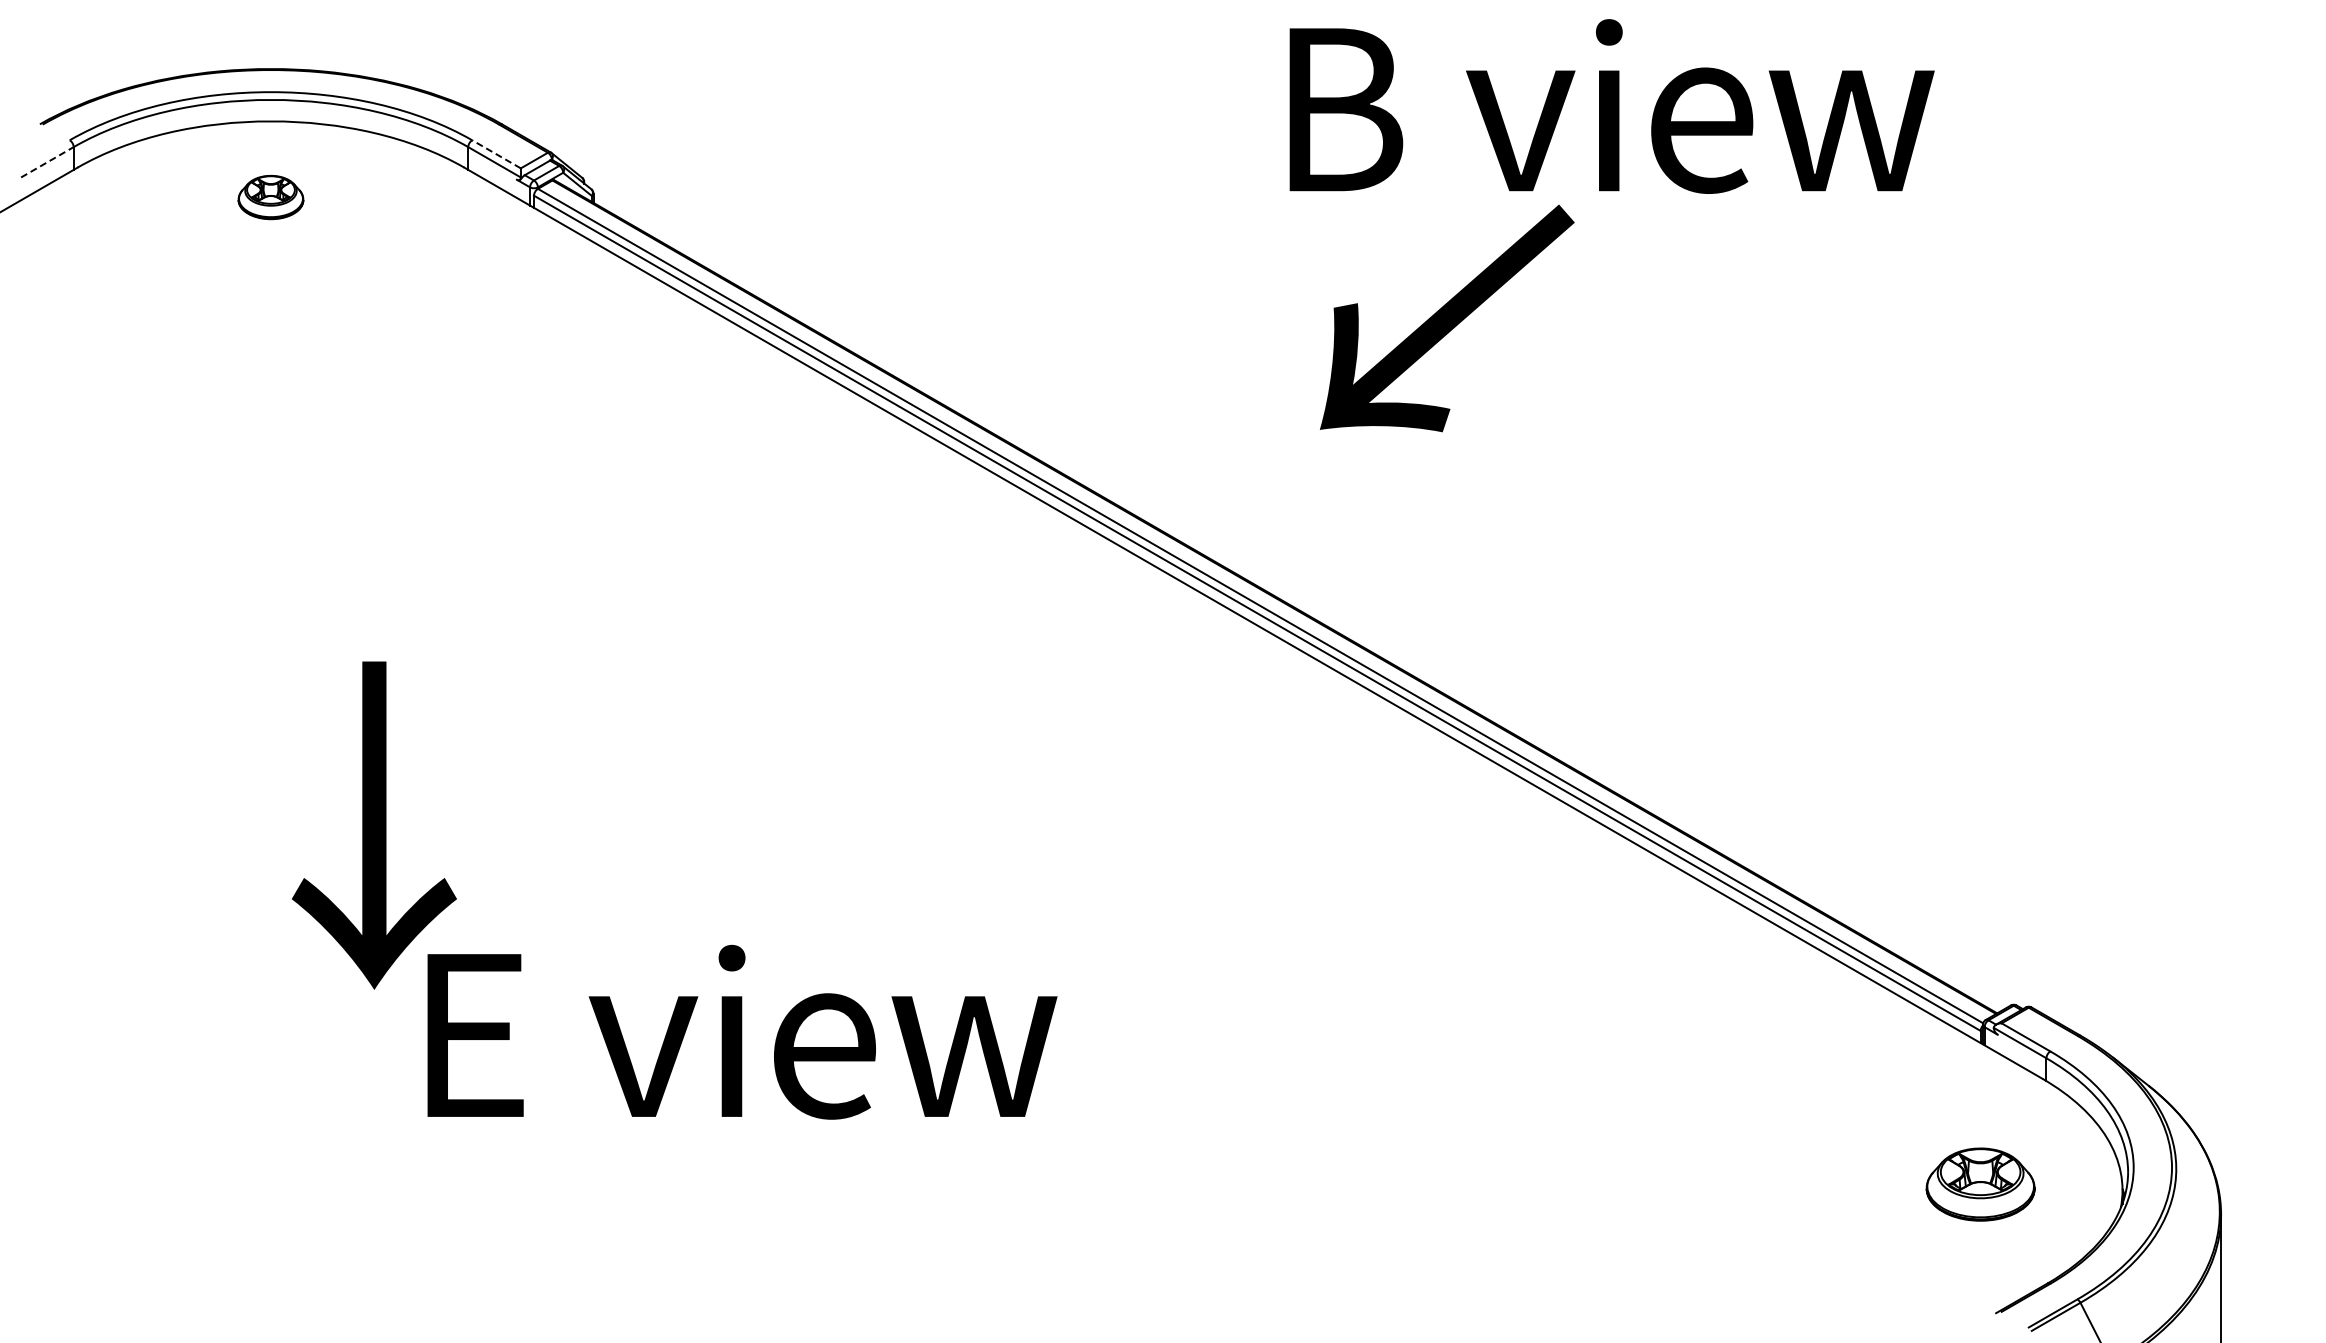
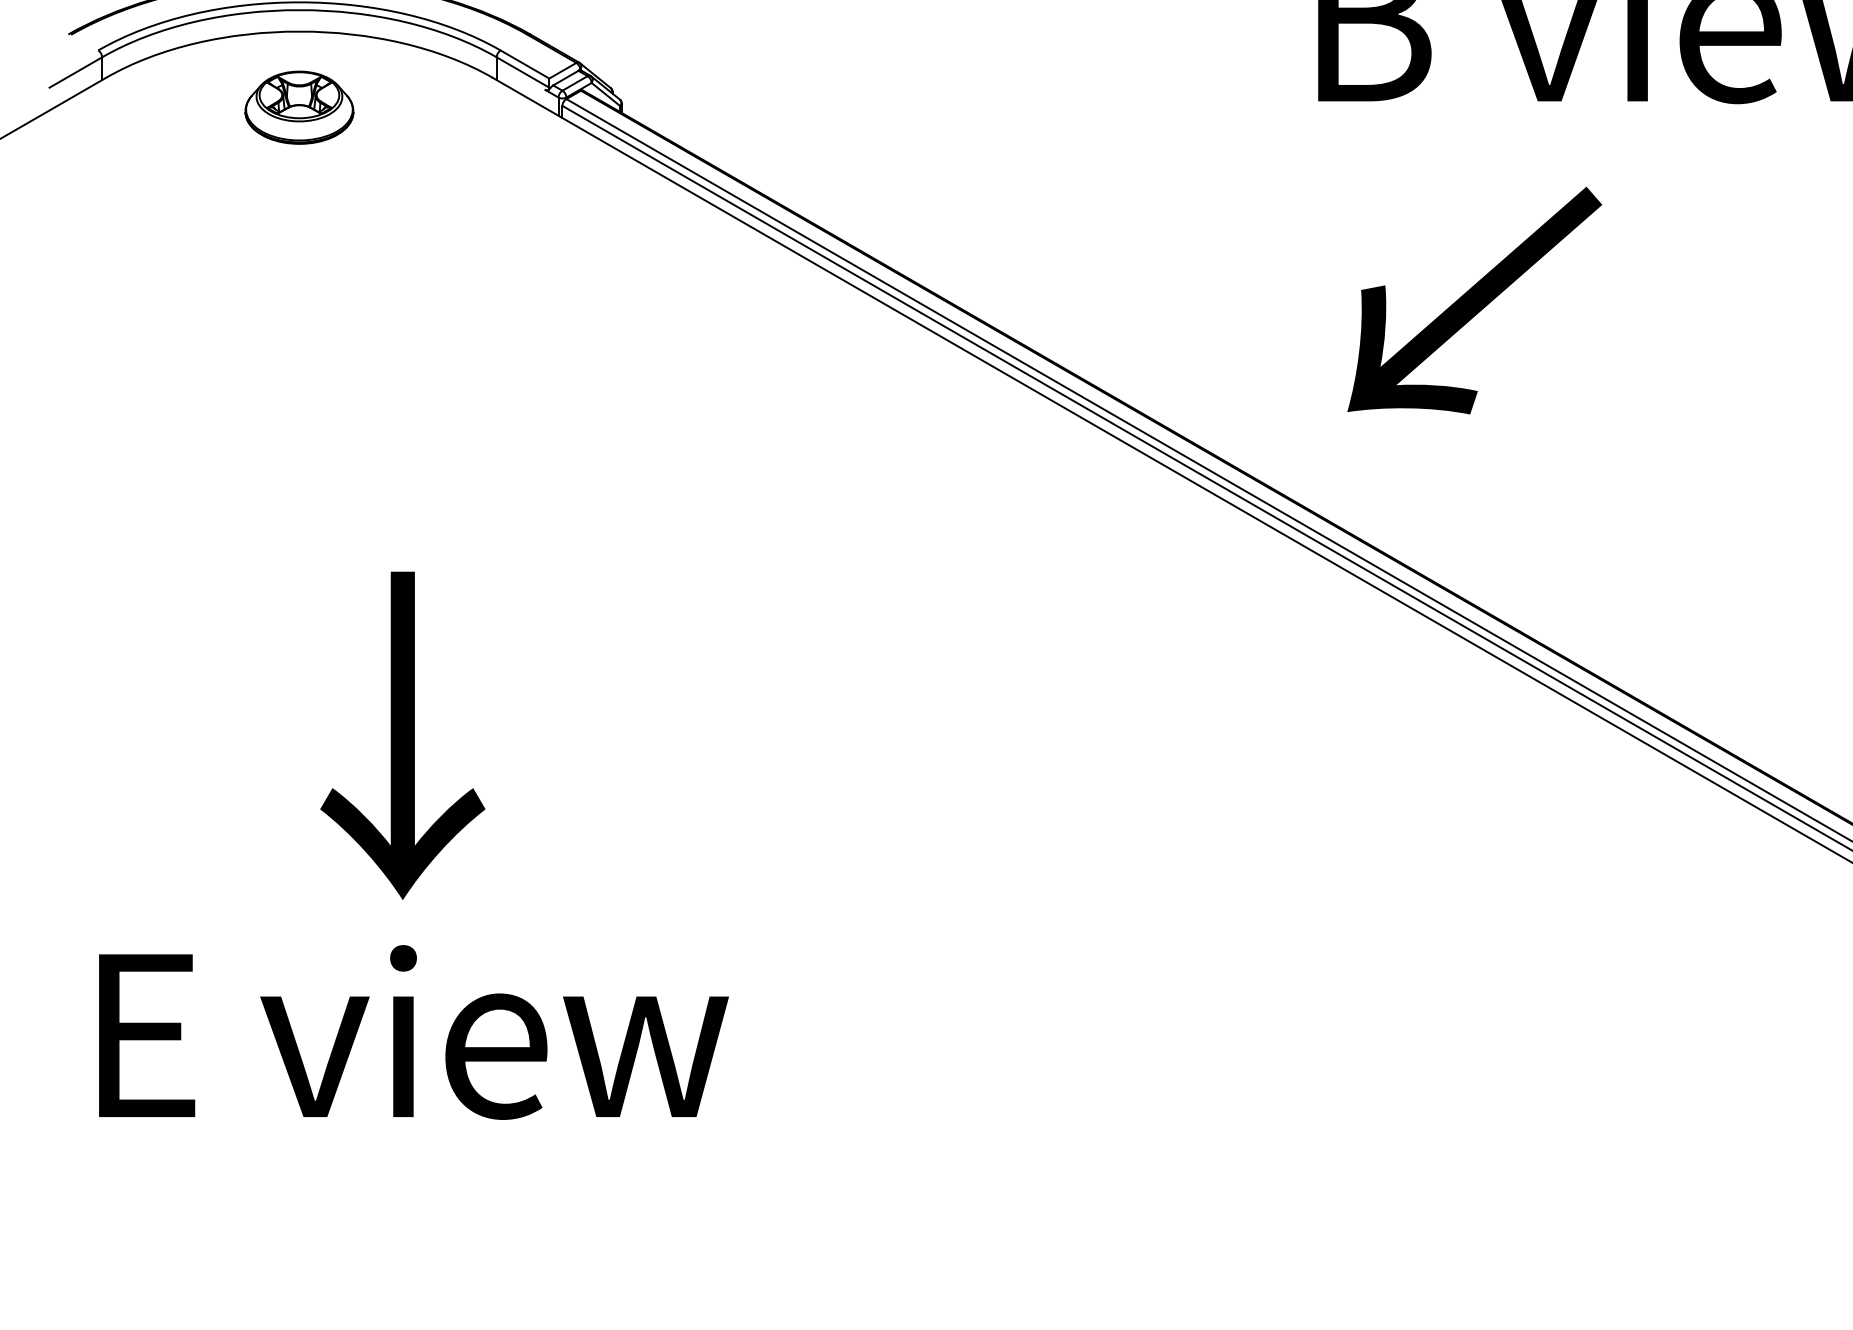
line: (496, 154) -> (524, 64), dashed -> solid
line: (47, 162) -> (75, 72), dashed -> solid
part: (270, 197) -> (298, 107), size x1.67
text: (1447, 318) -> (1474, 300), moved
text: (742, 1031) -> (413, 1031), moved

